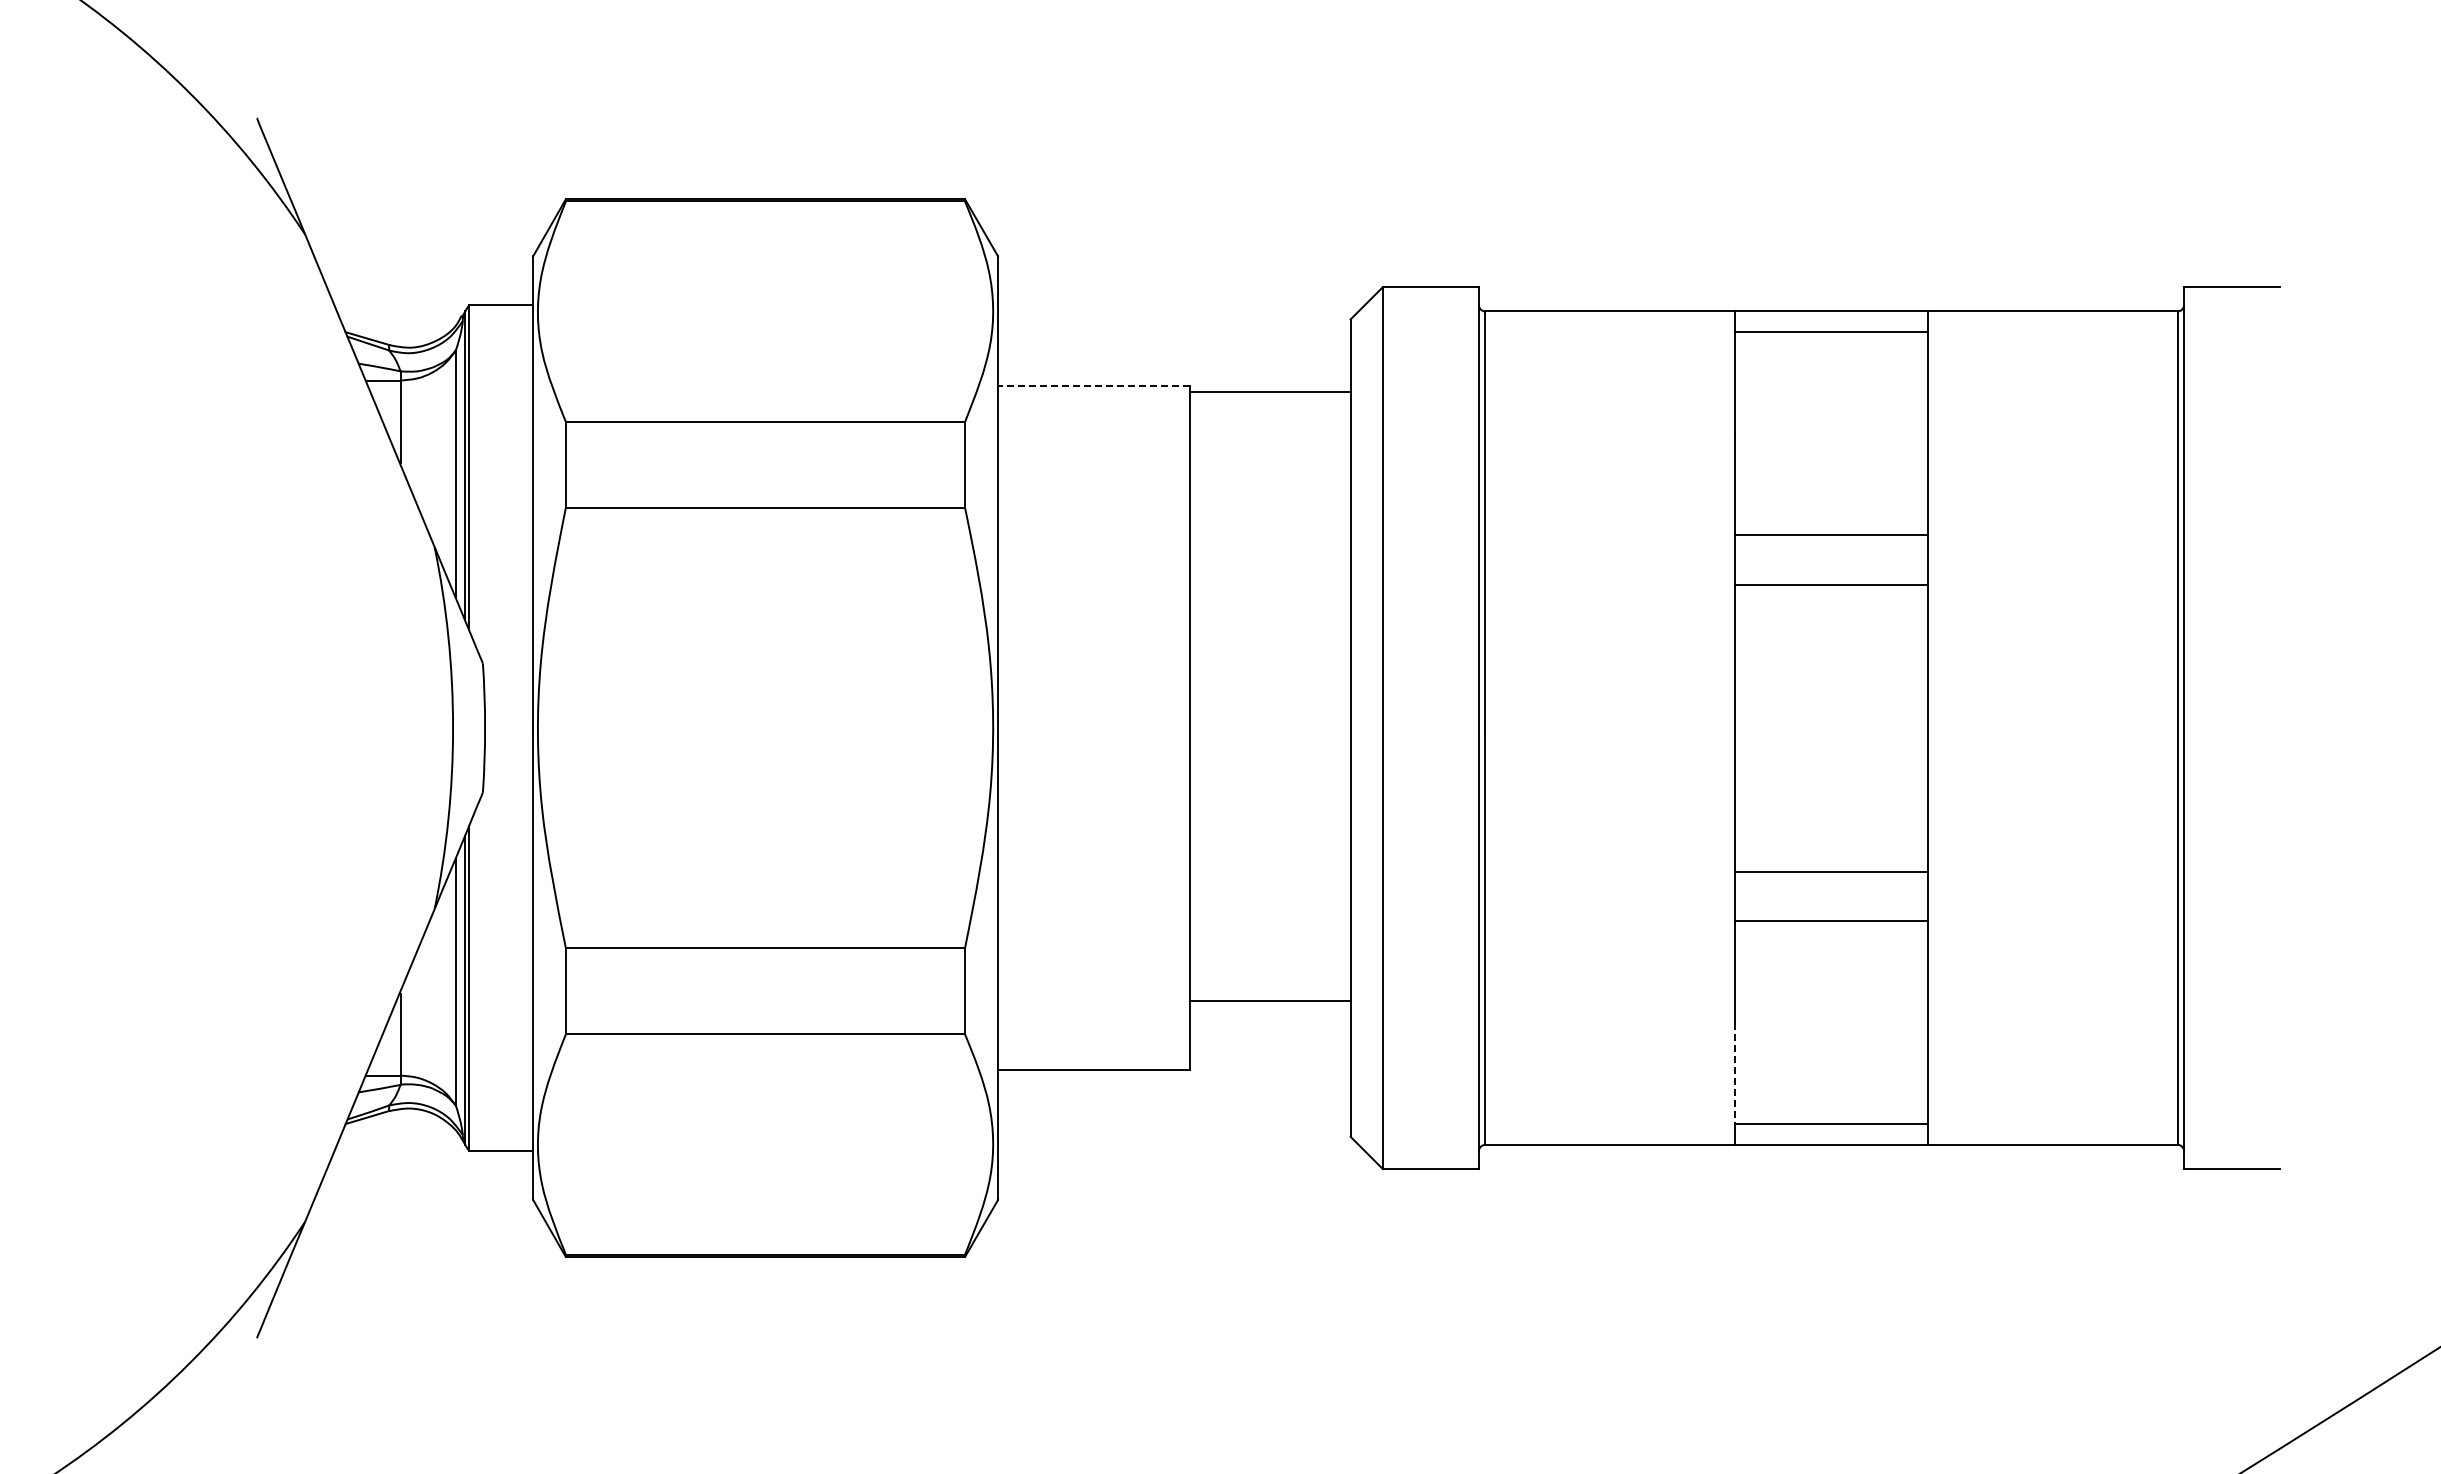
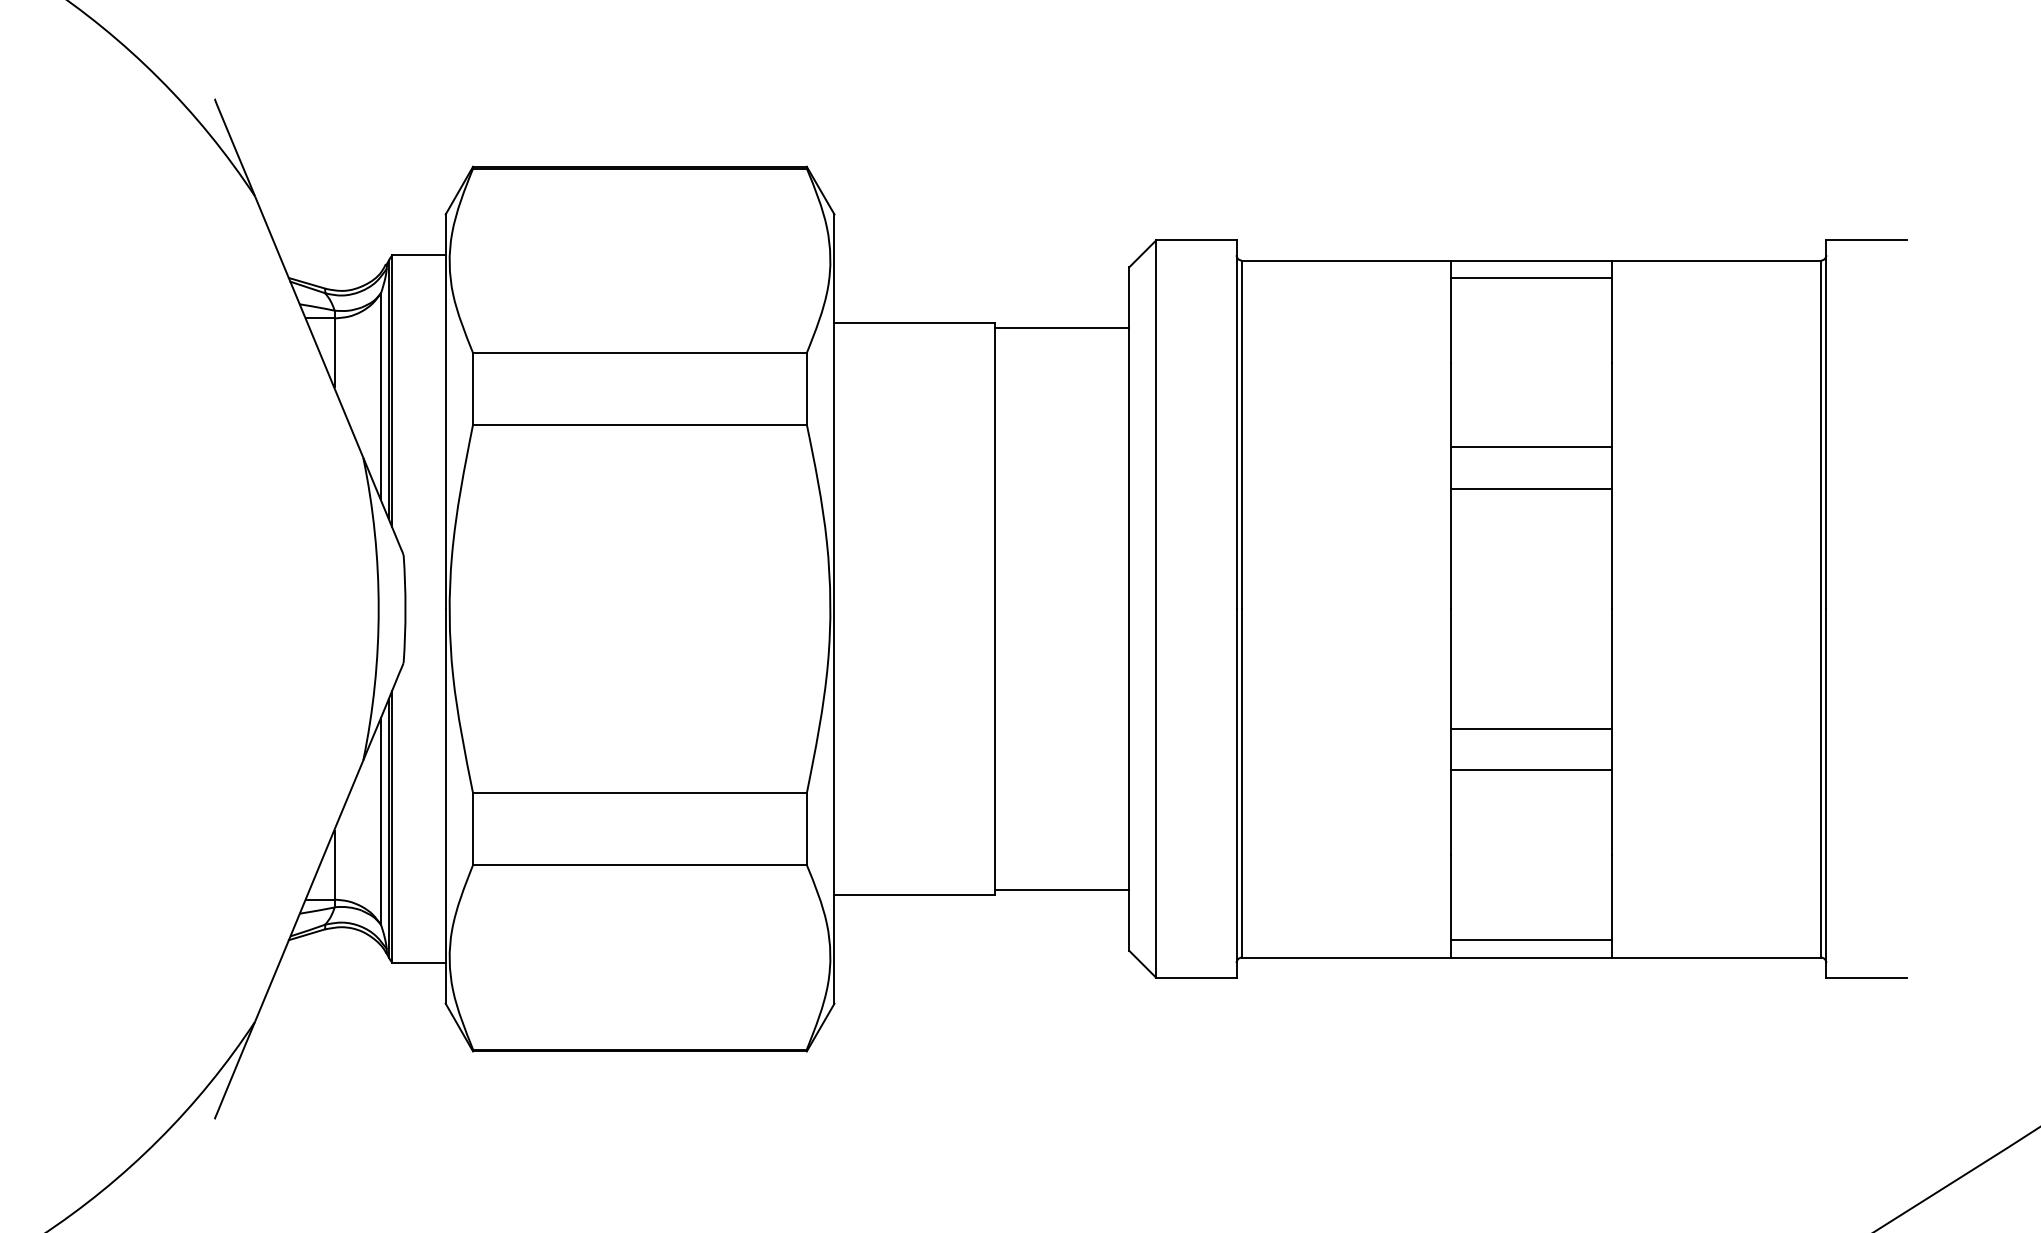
line: (1093, 385) -> (914, 322), dashed -> solid
line: (1270, 1001) -> (1062, 890), moved
line: (1735, 1073) -> (1451, 897), dashed -> solid

